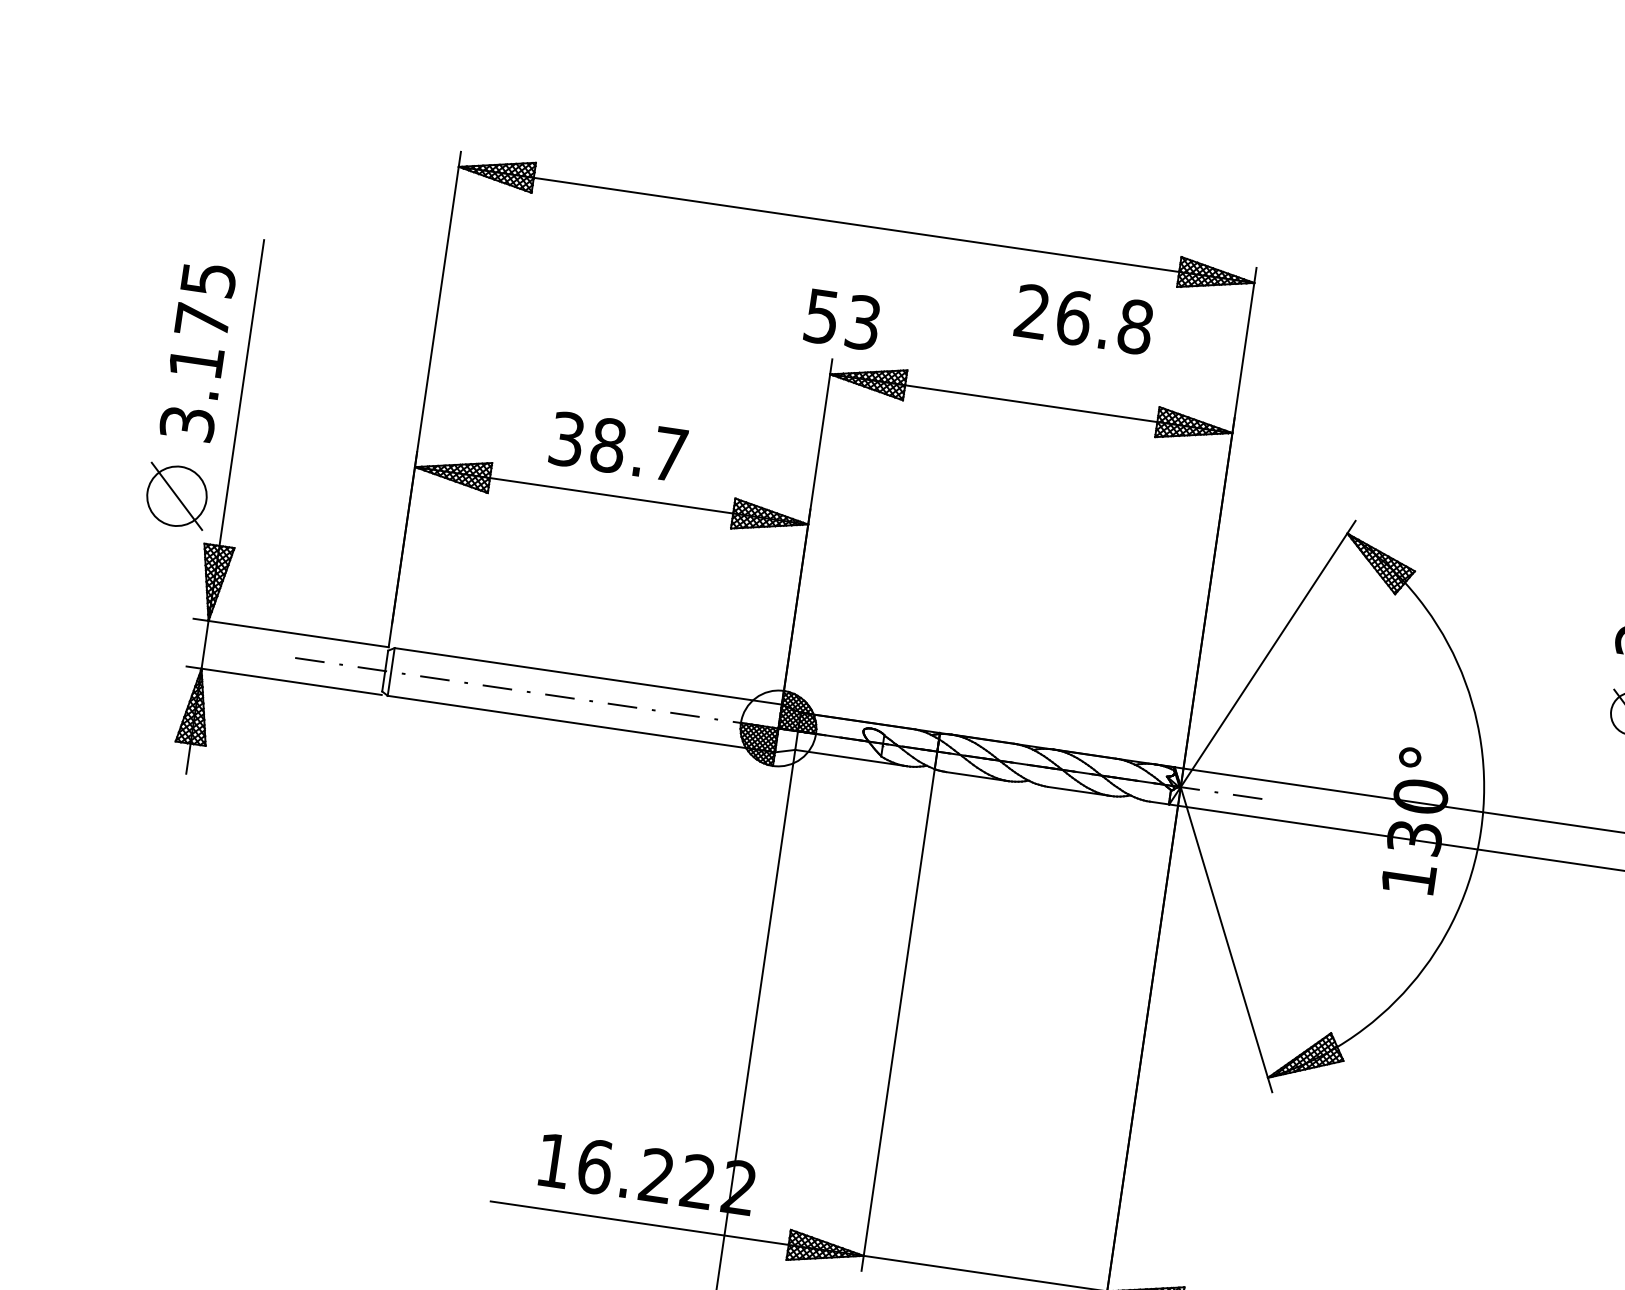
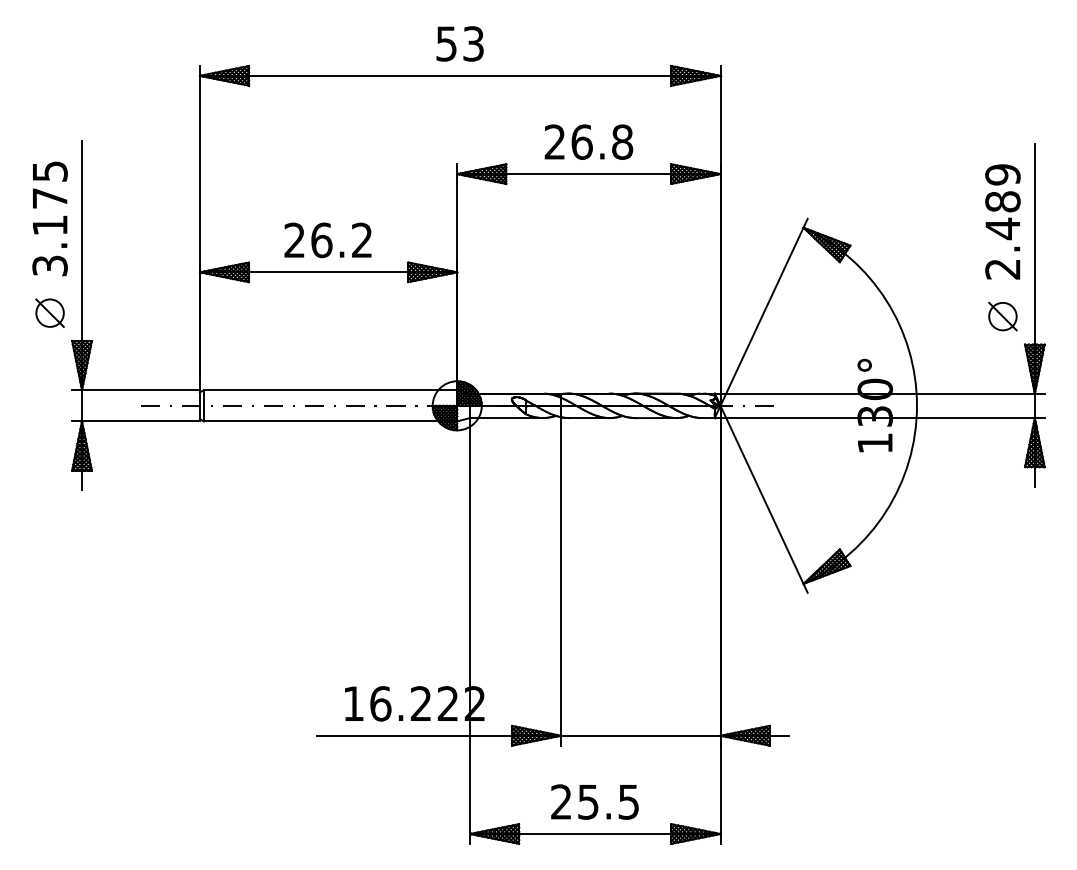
text: (841, 318) -> (459, 43), moved
text: (1083, 318) -> (588, 141), moved
text: (618, 447) -> (328, 240), 38.7 -> 26.2
part: (176, 494) -> (49, 312), size x0.71

